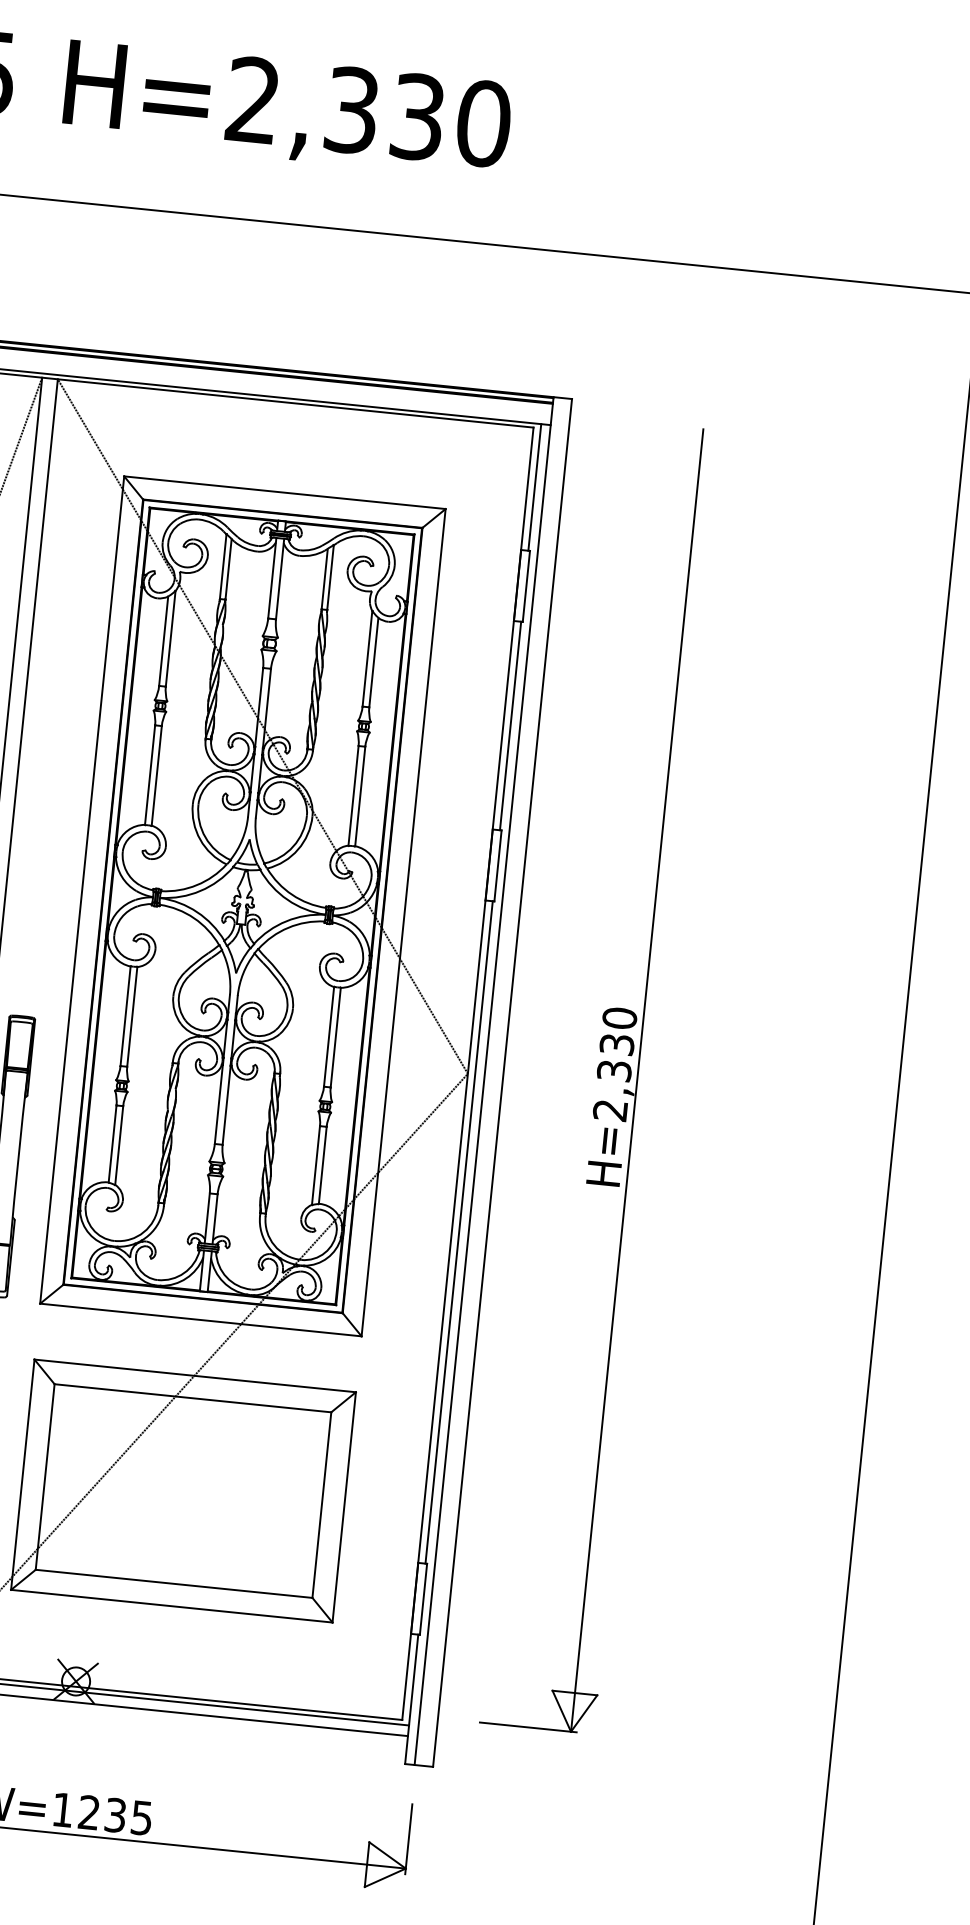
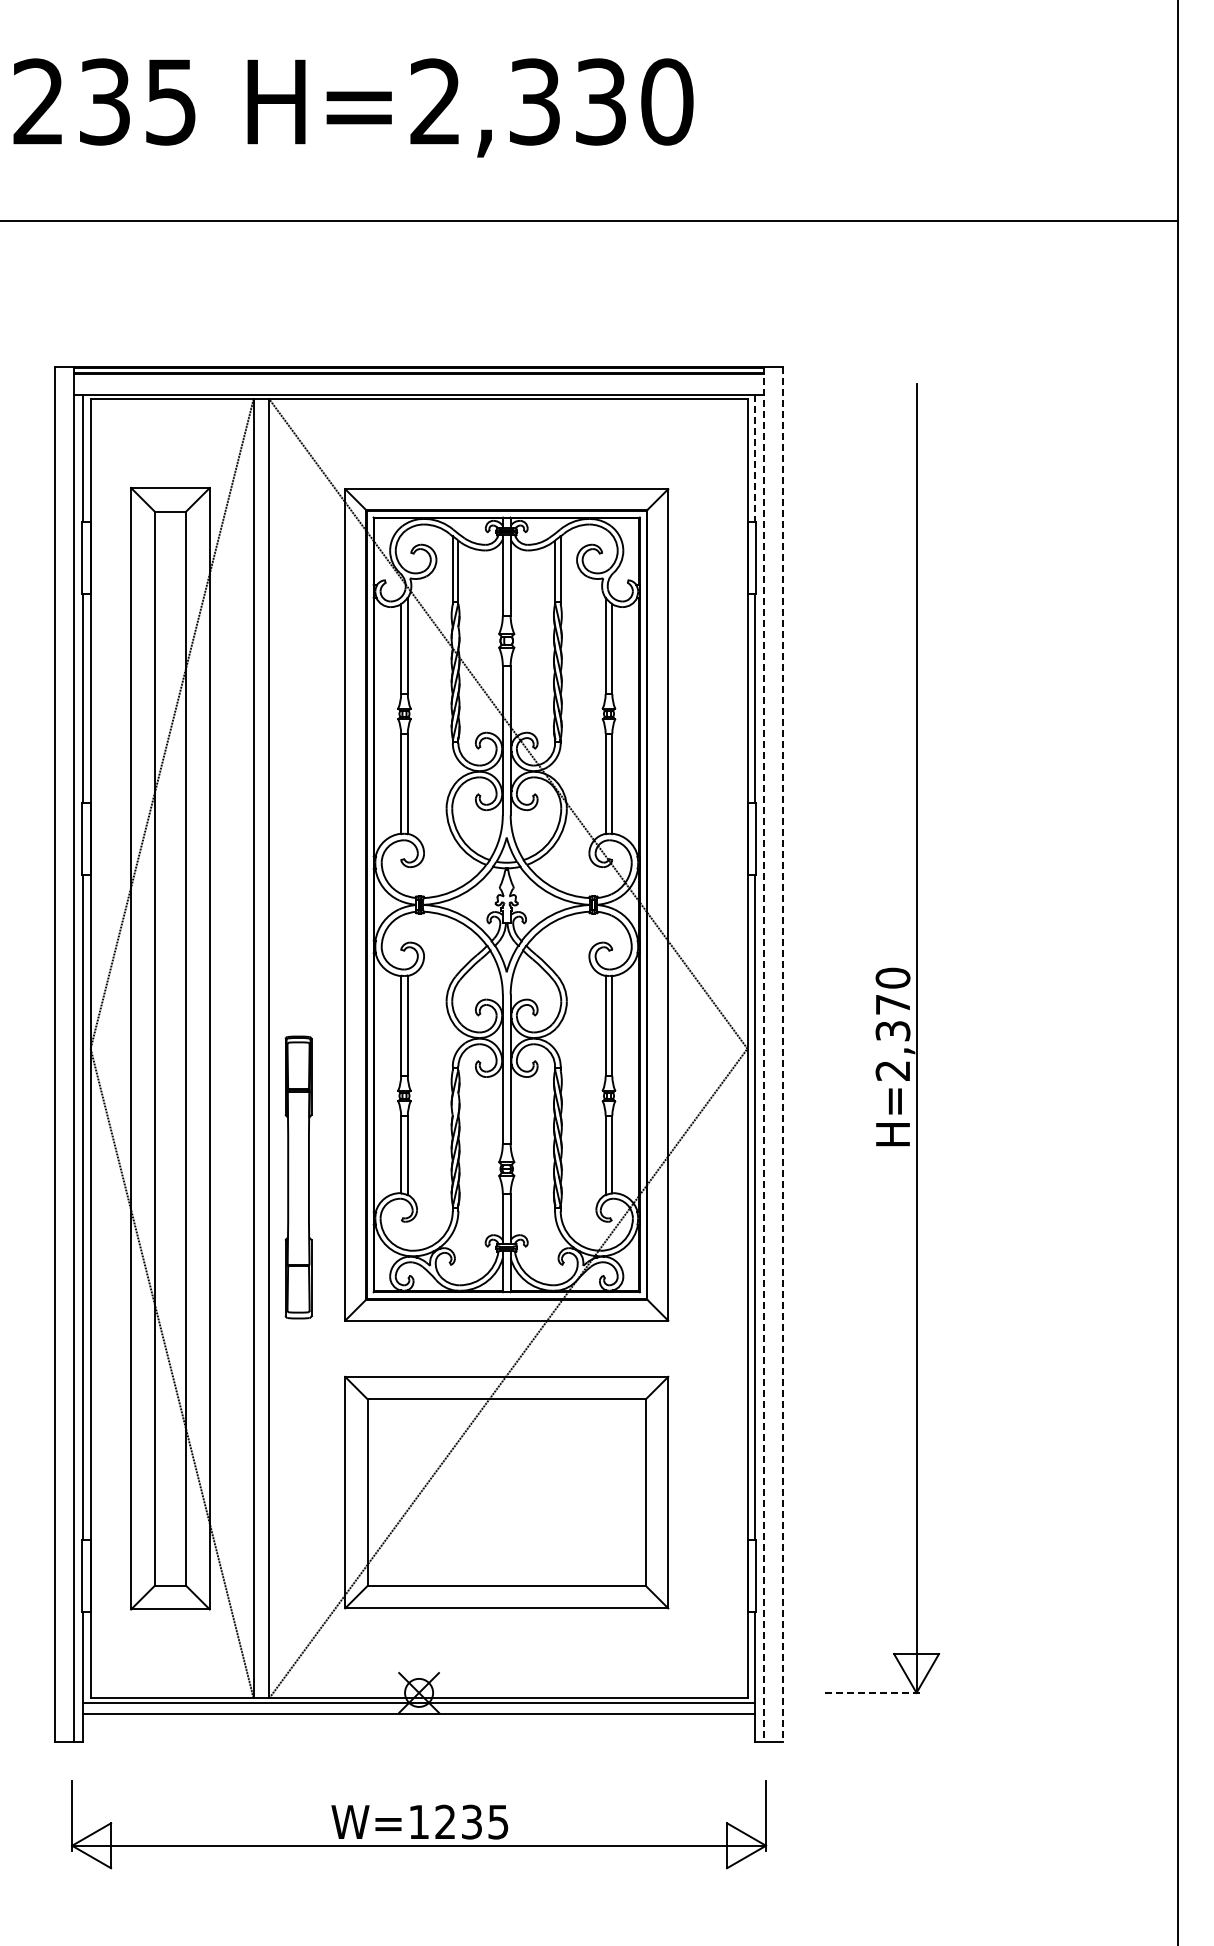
line: (534, 487) -> (754, 458), solid -> dashed
text: (616, 1044) -> (892, 1004), H=2,330 -> H=2,370
line: (484, 1081) -> (764, 1054), solid -> dashed
line: (502, 1083) -> (782, 1054), solid -> dashed
line: (528, 1726) -> (873, 1692), solid -> dashed

